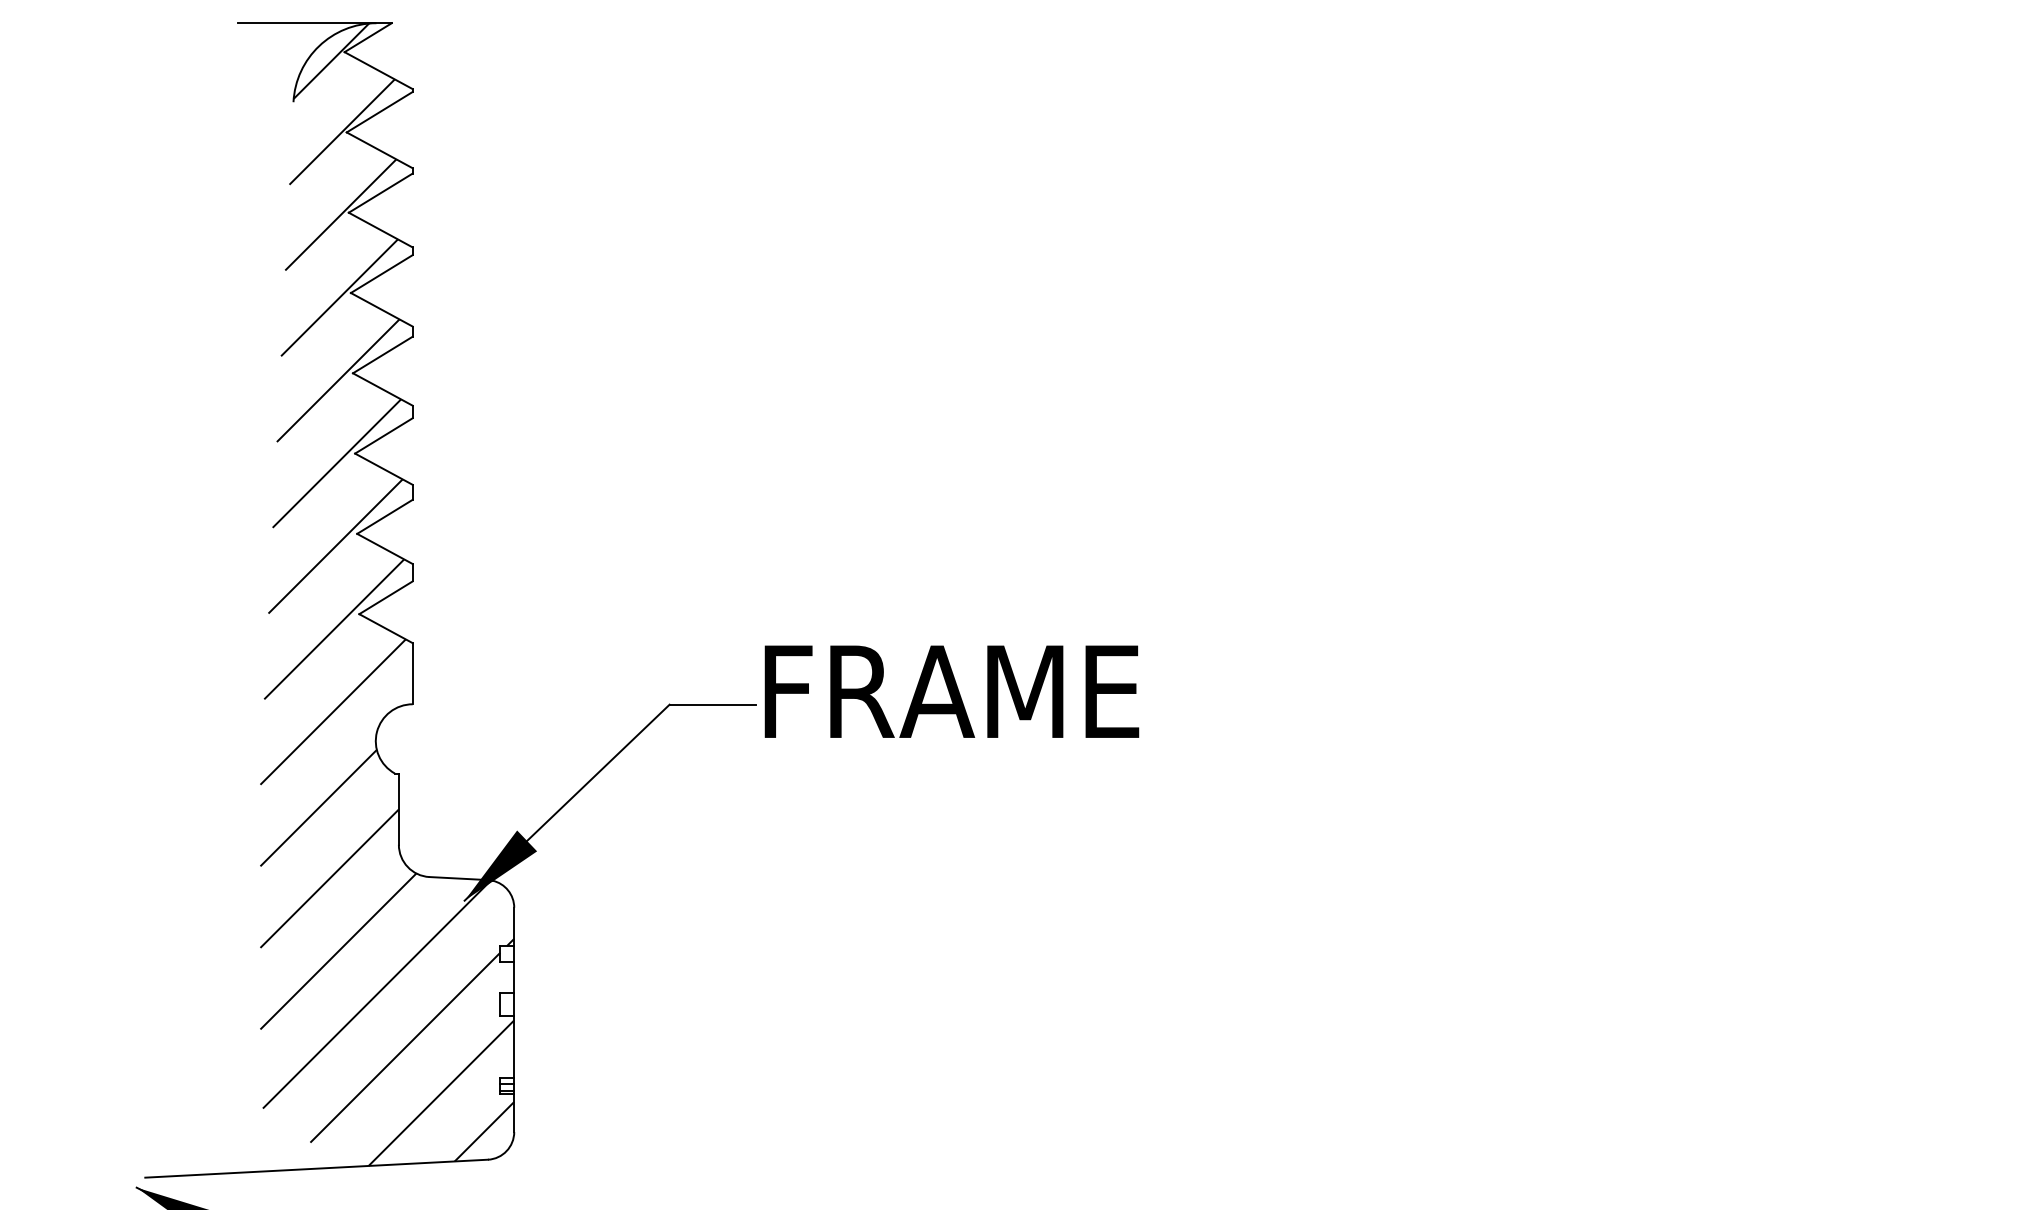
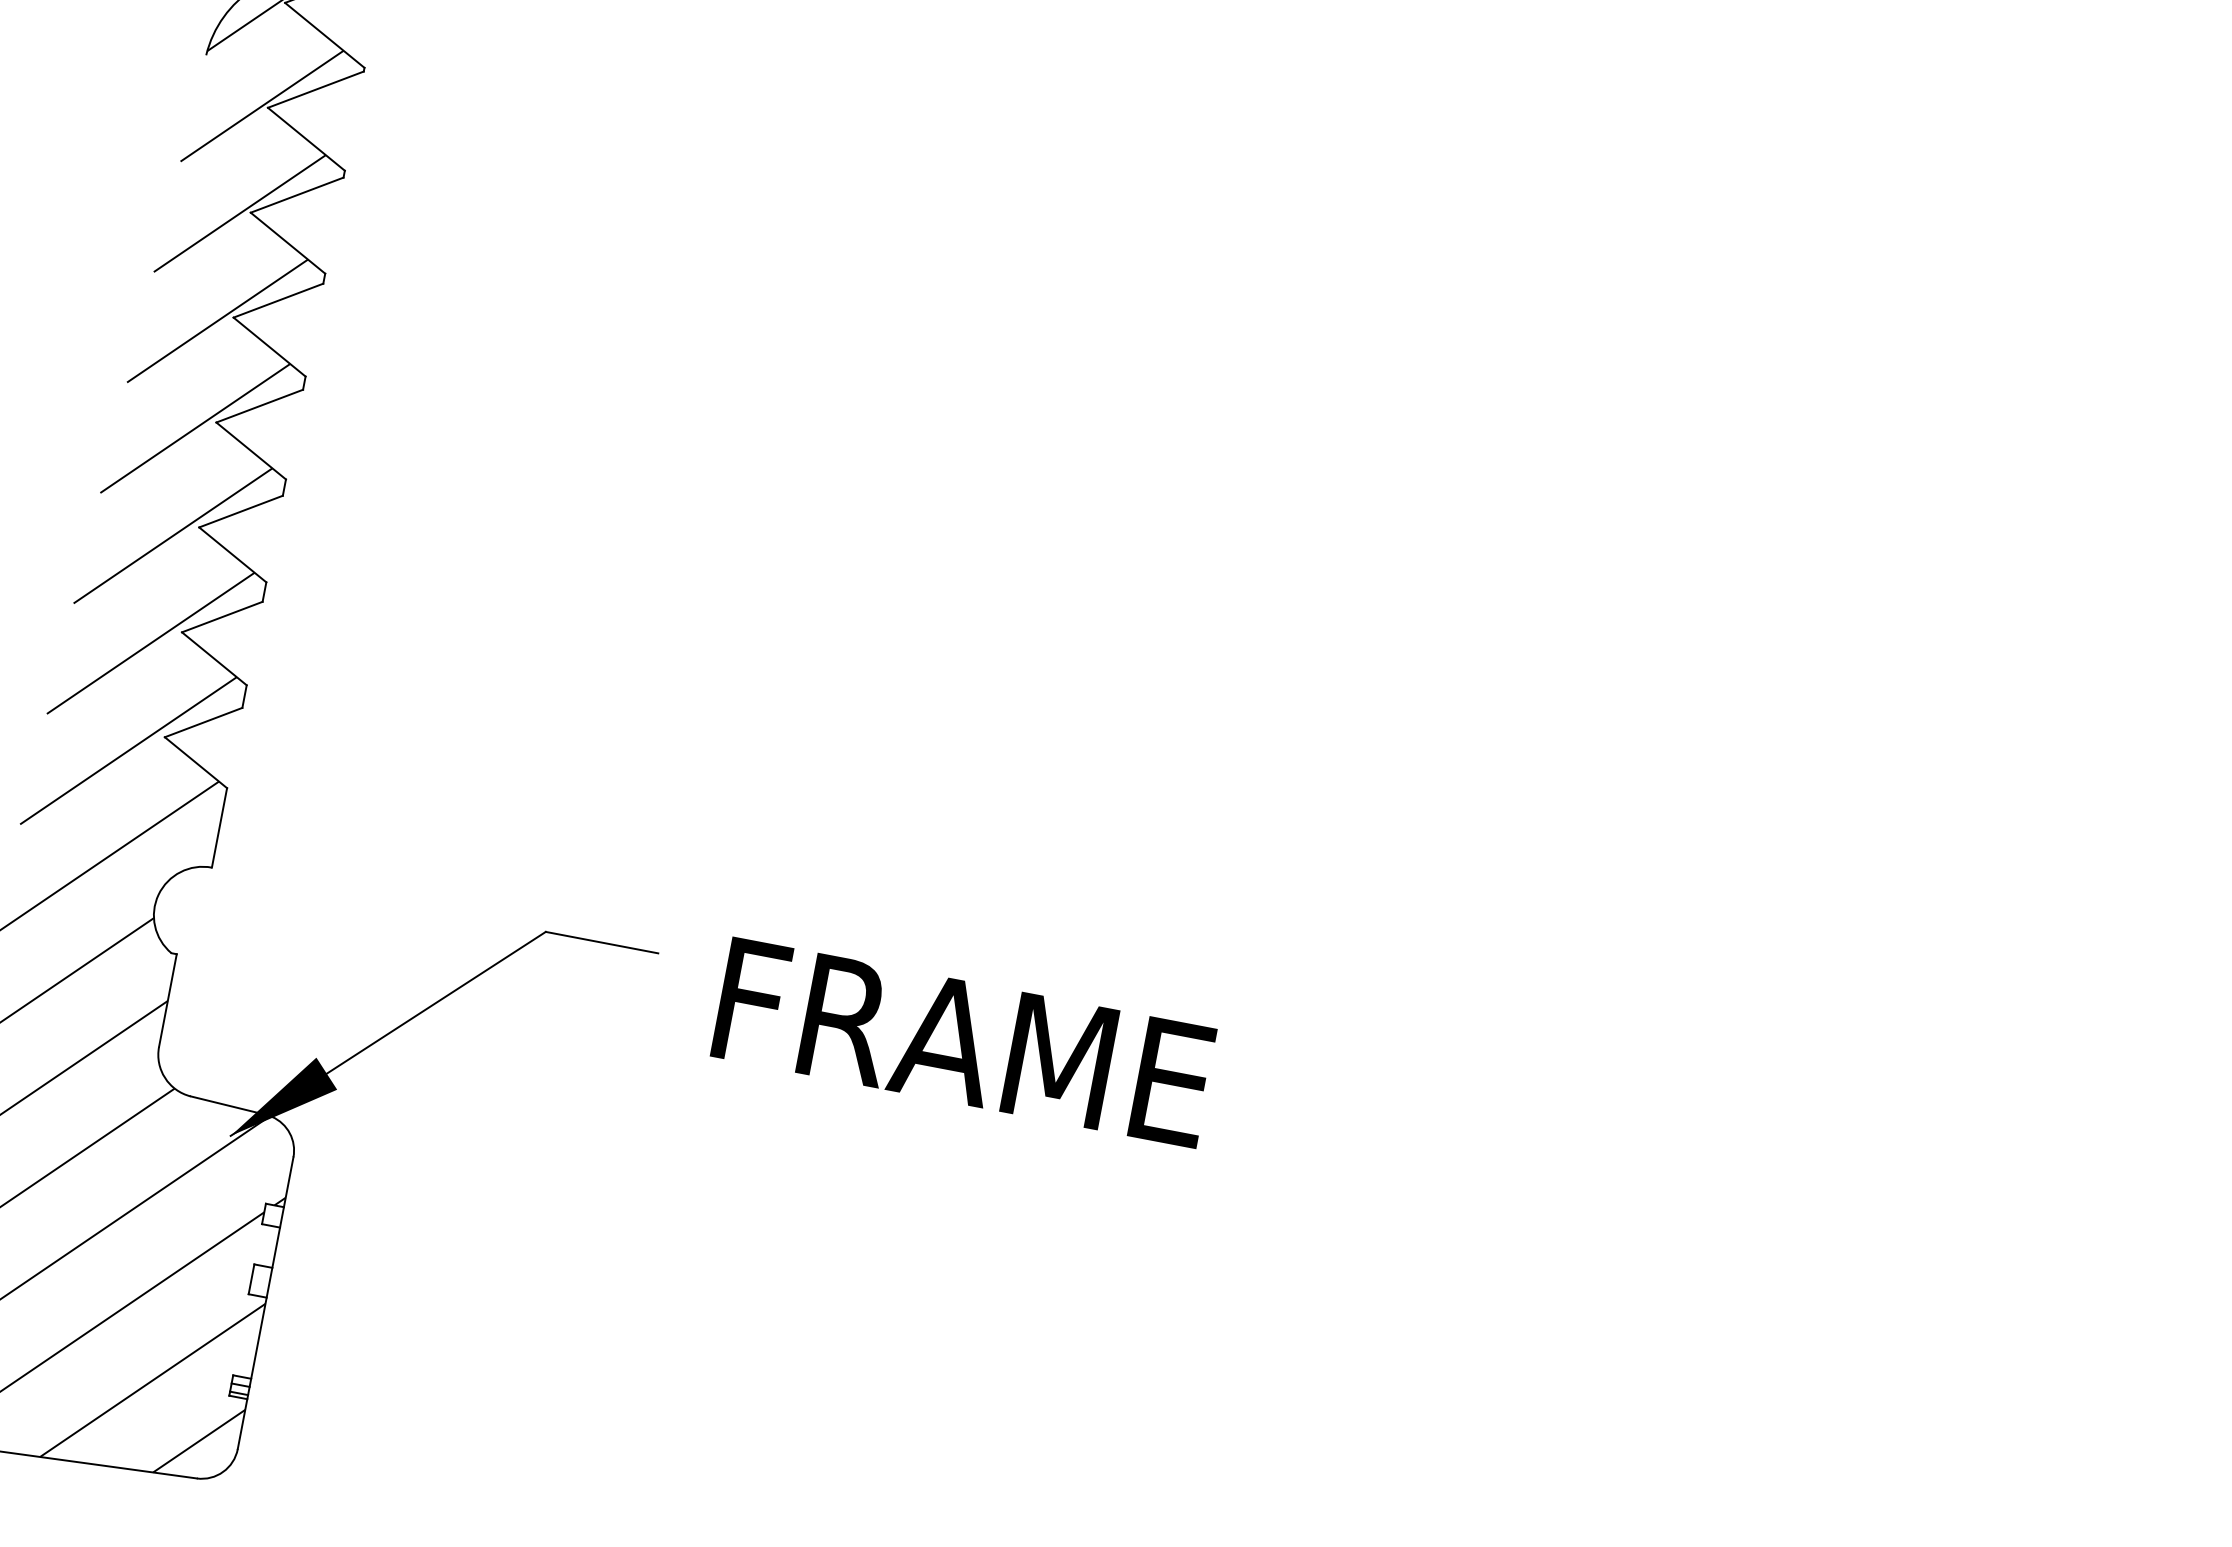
text: (951, 691) -> (963, 1042), moved

